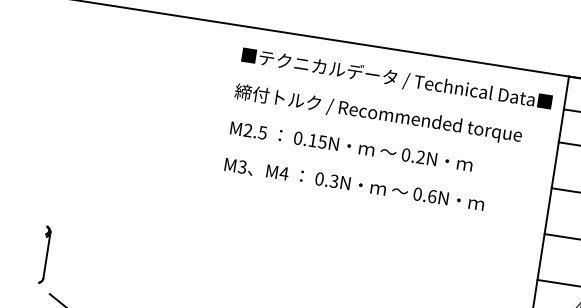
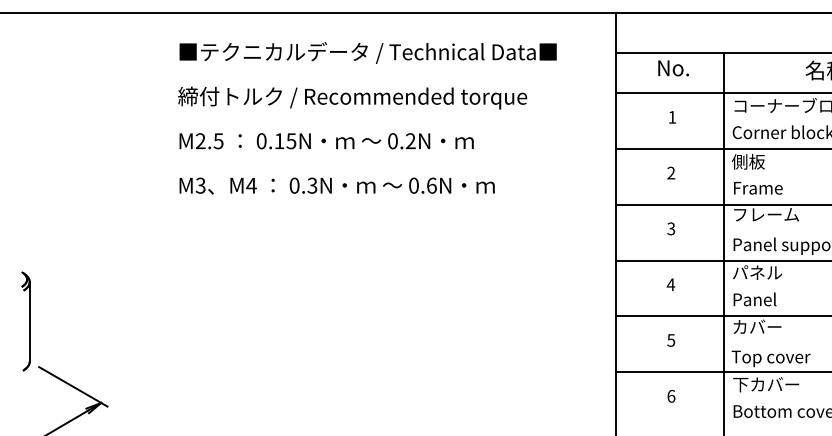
text: (388, 133) -> (367, 118), moved
part: (44, 254) -> (25, 321), size x1.43

